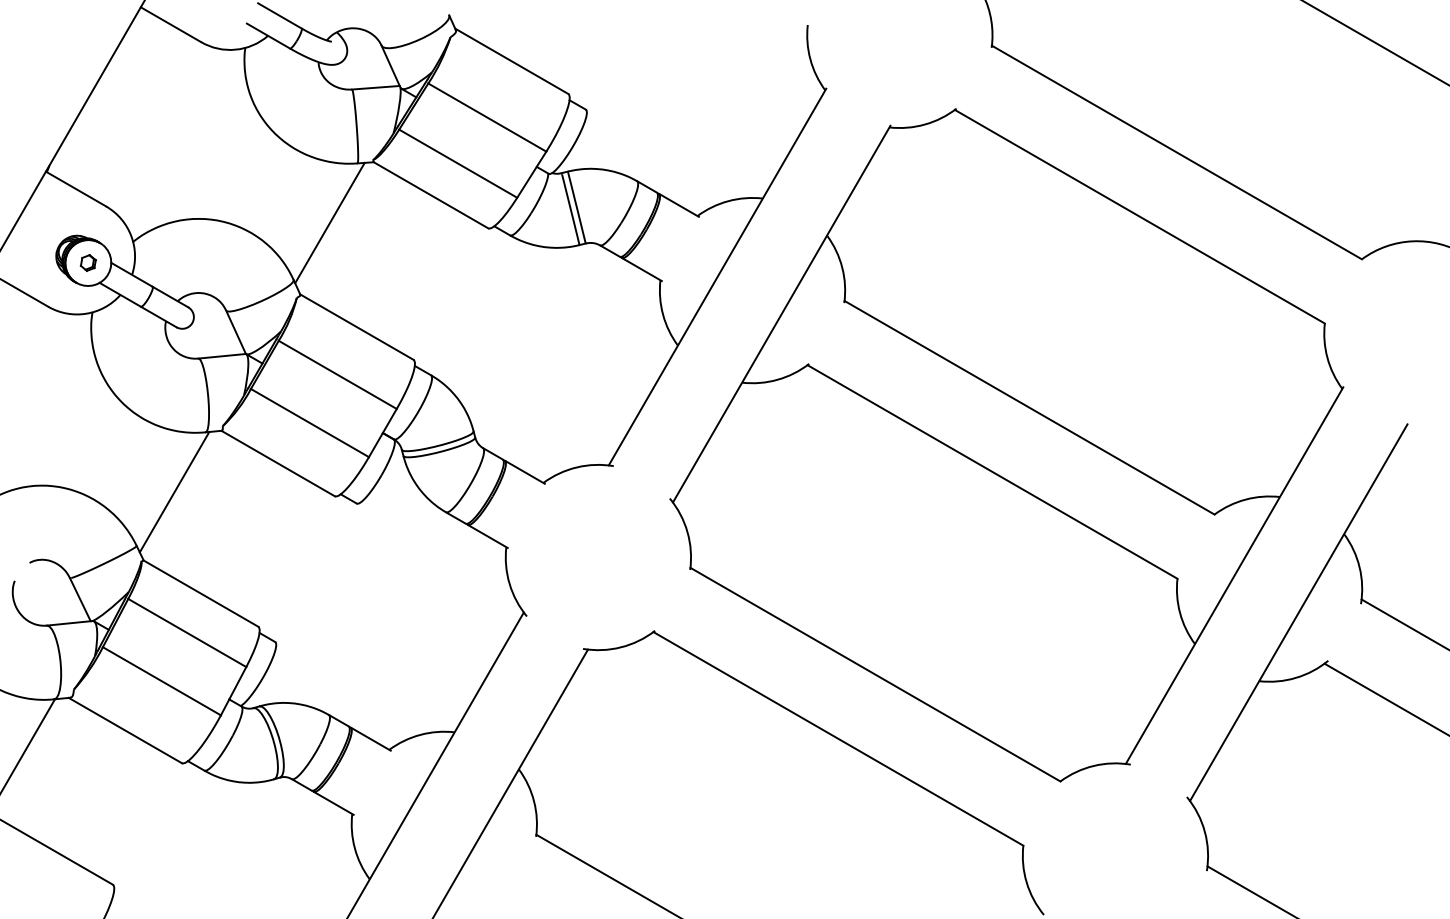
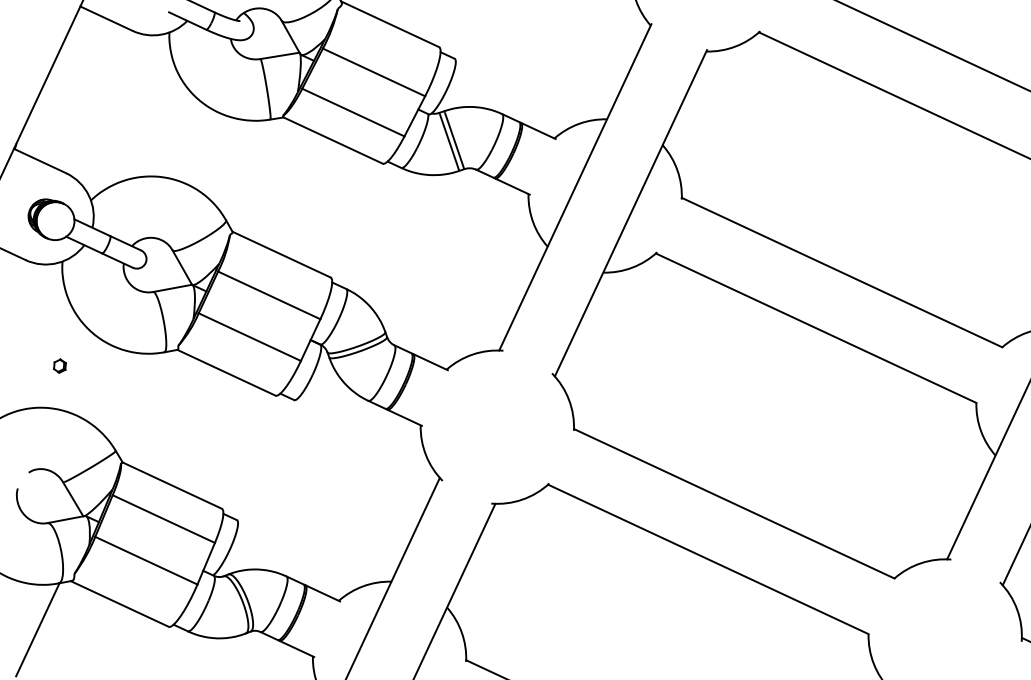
line: (329, 222) -> (251, 170), removed
part: (87, 262) -> (59, 365), moved
line: (174, 491) -> (143, 403), removed

